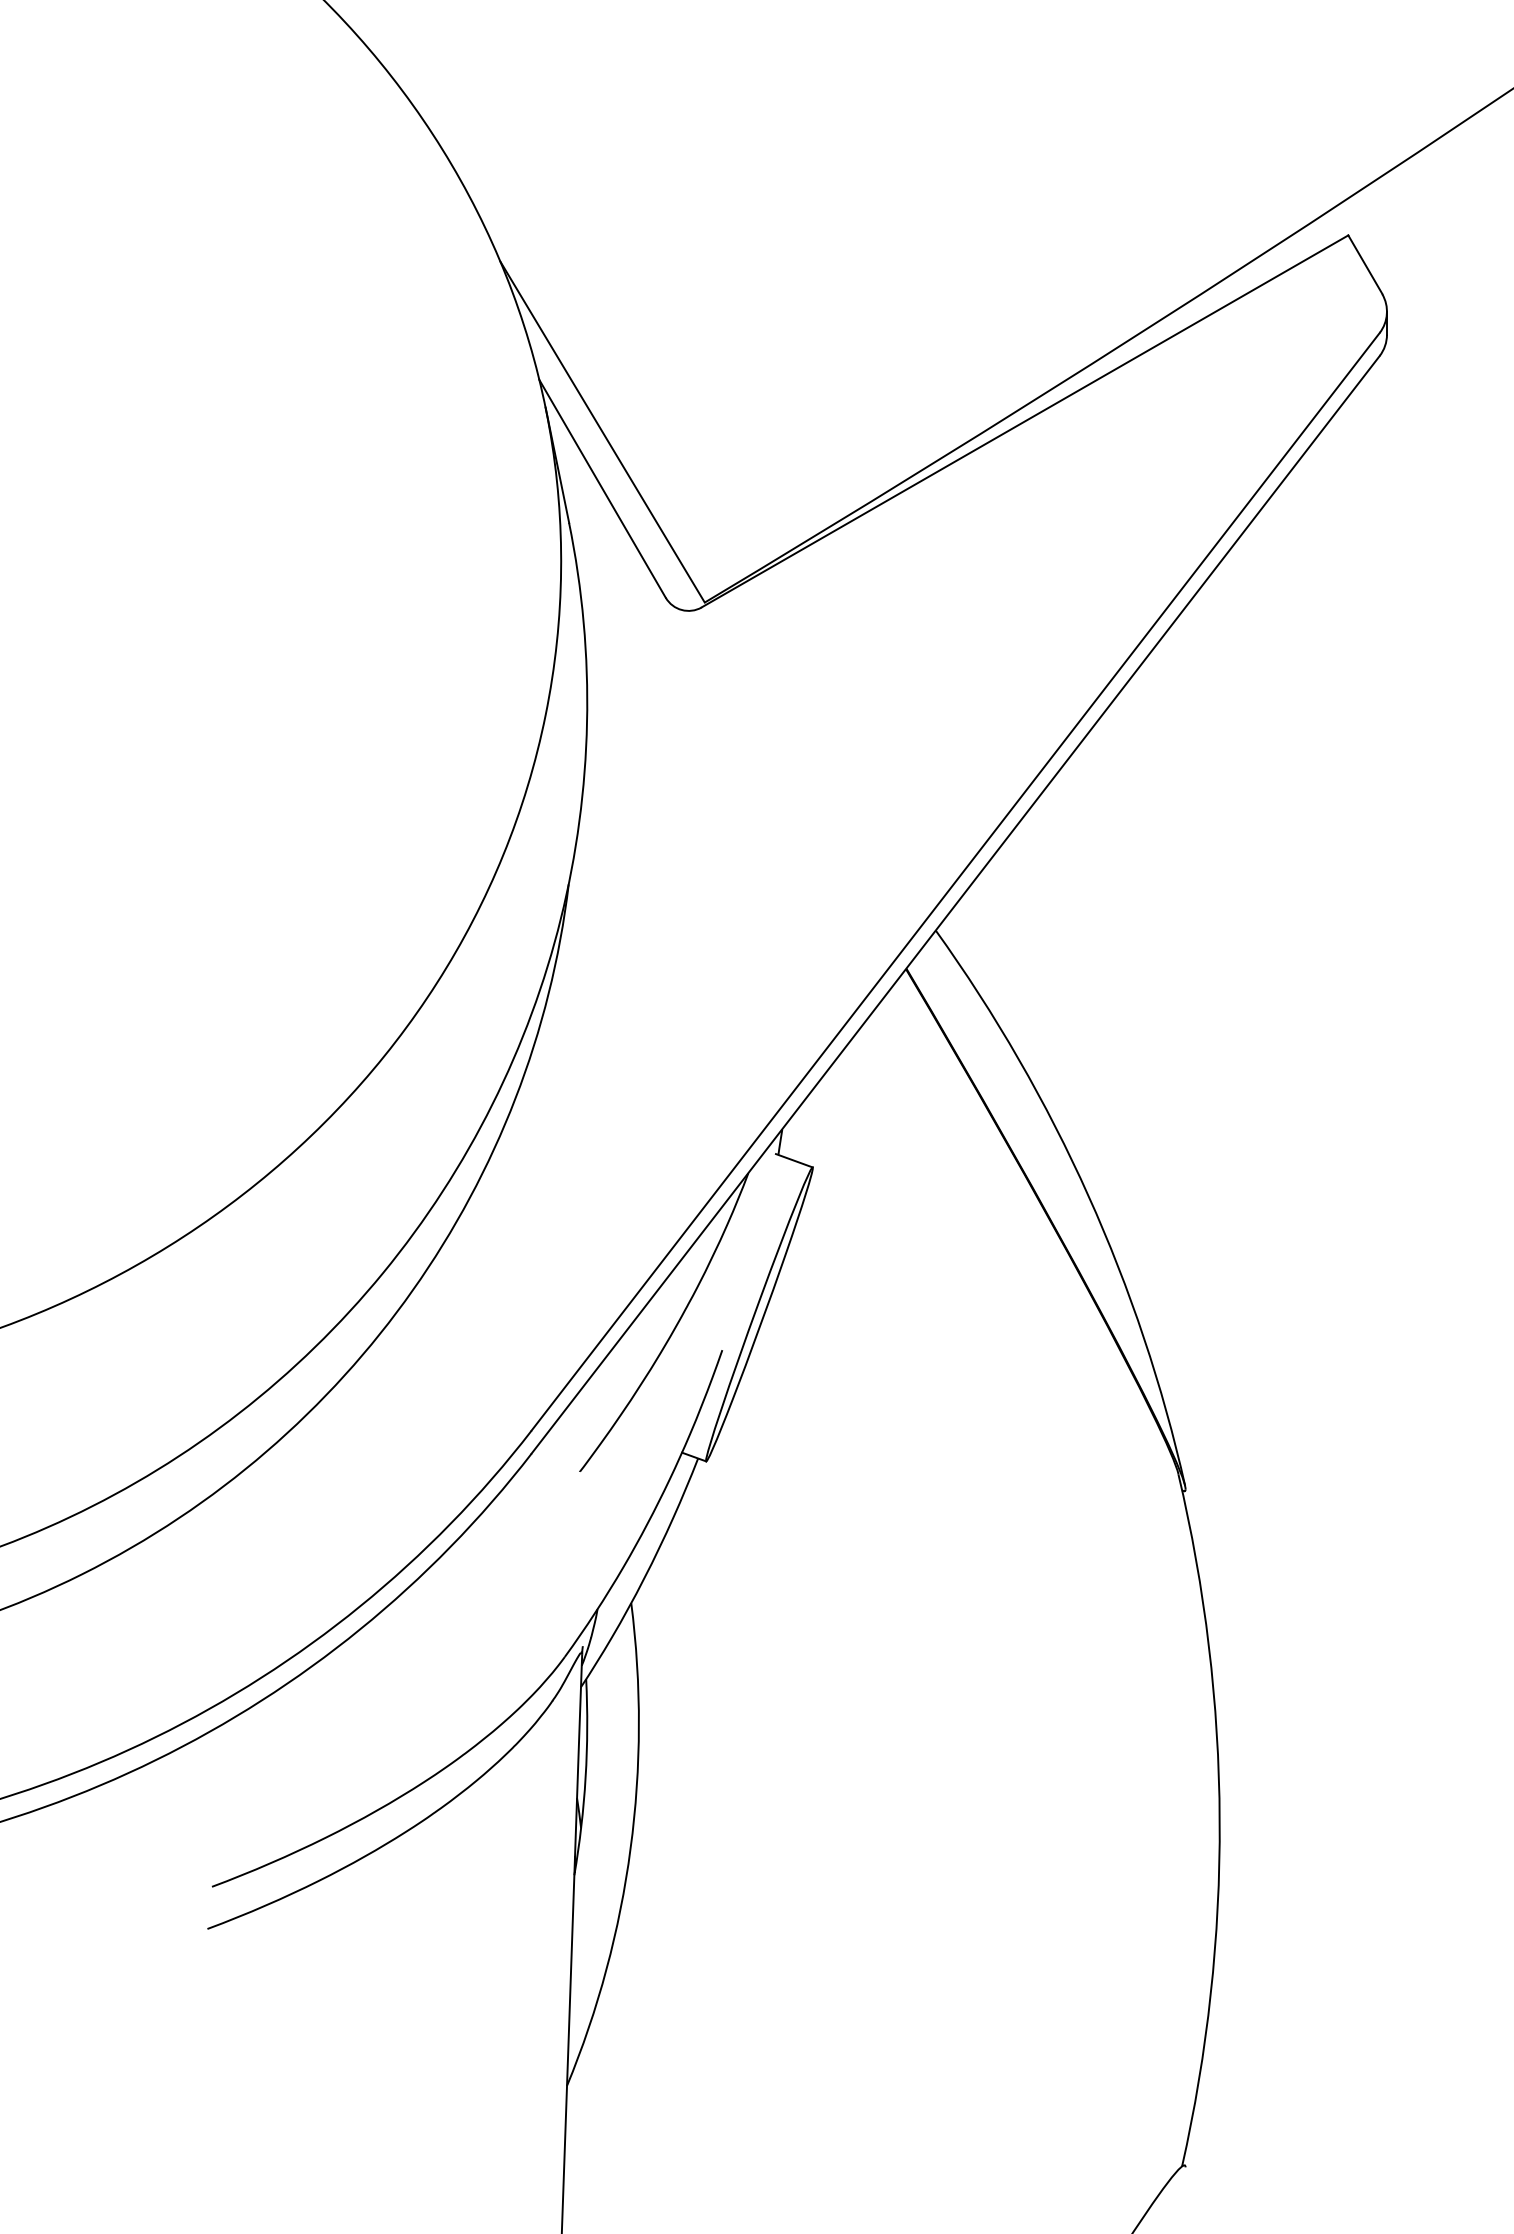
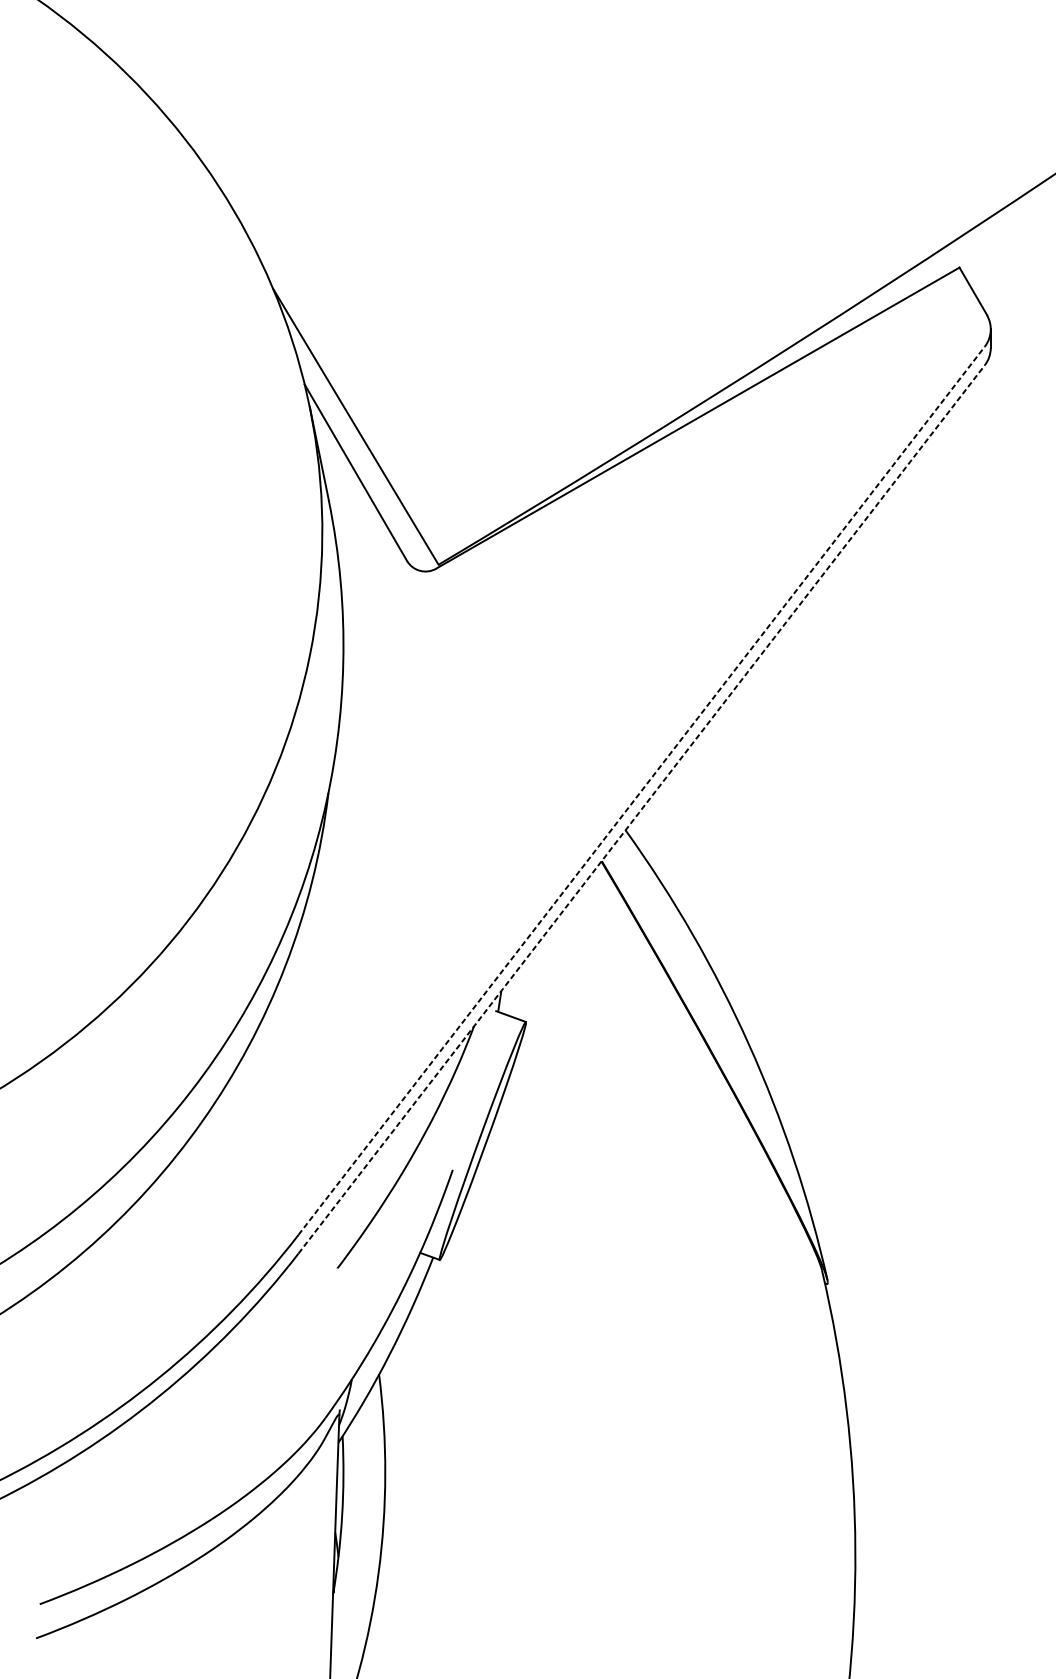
line: (956, 881) -> (642, 790), solid -> dashed
line: (956, 904) -> (642, 809), solid -> dashed

